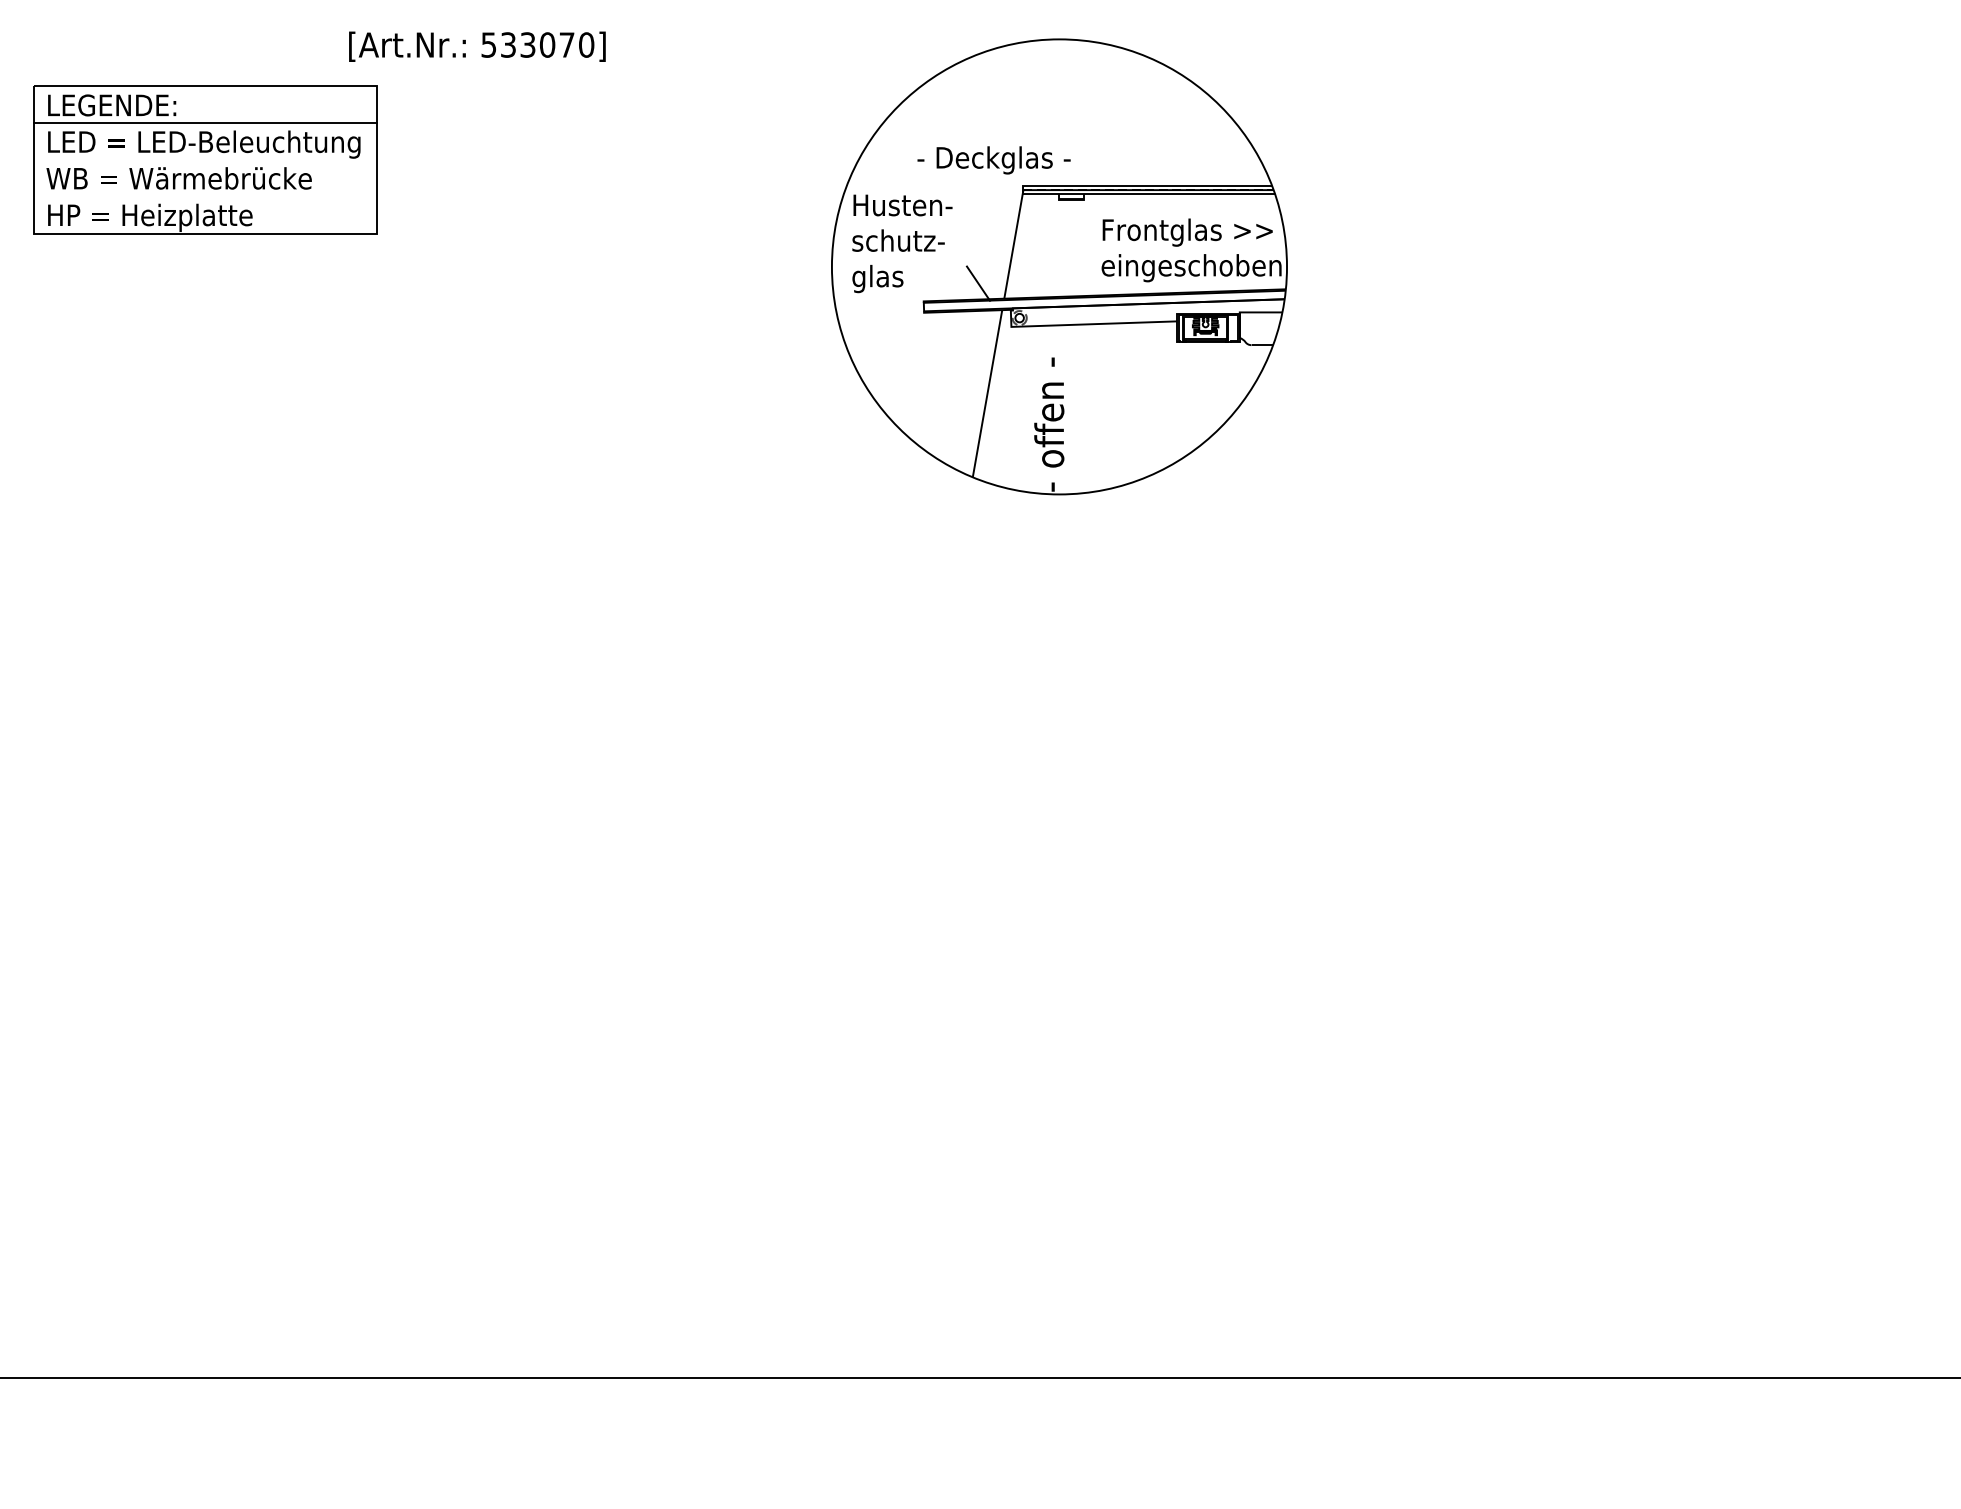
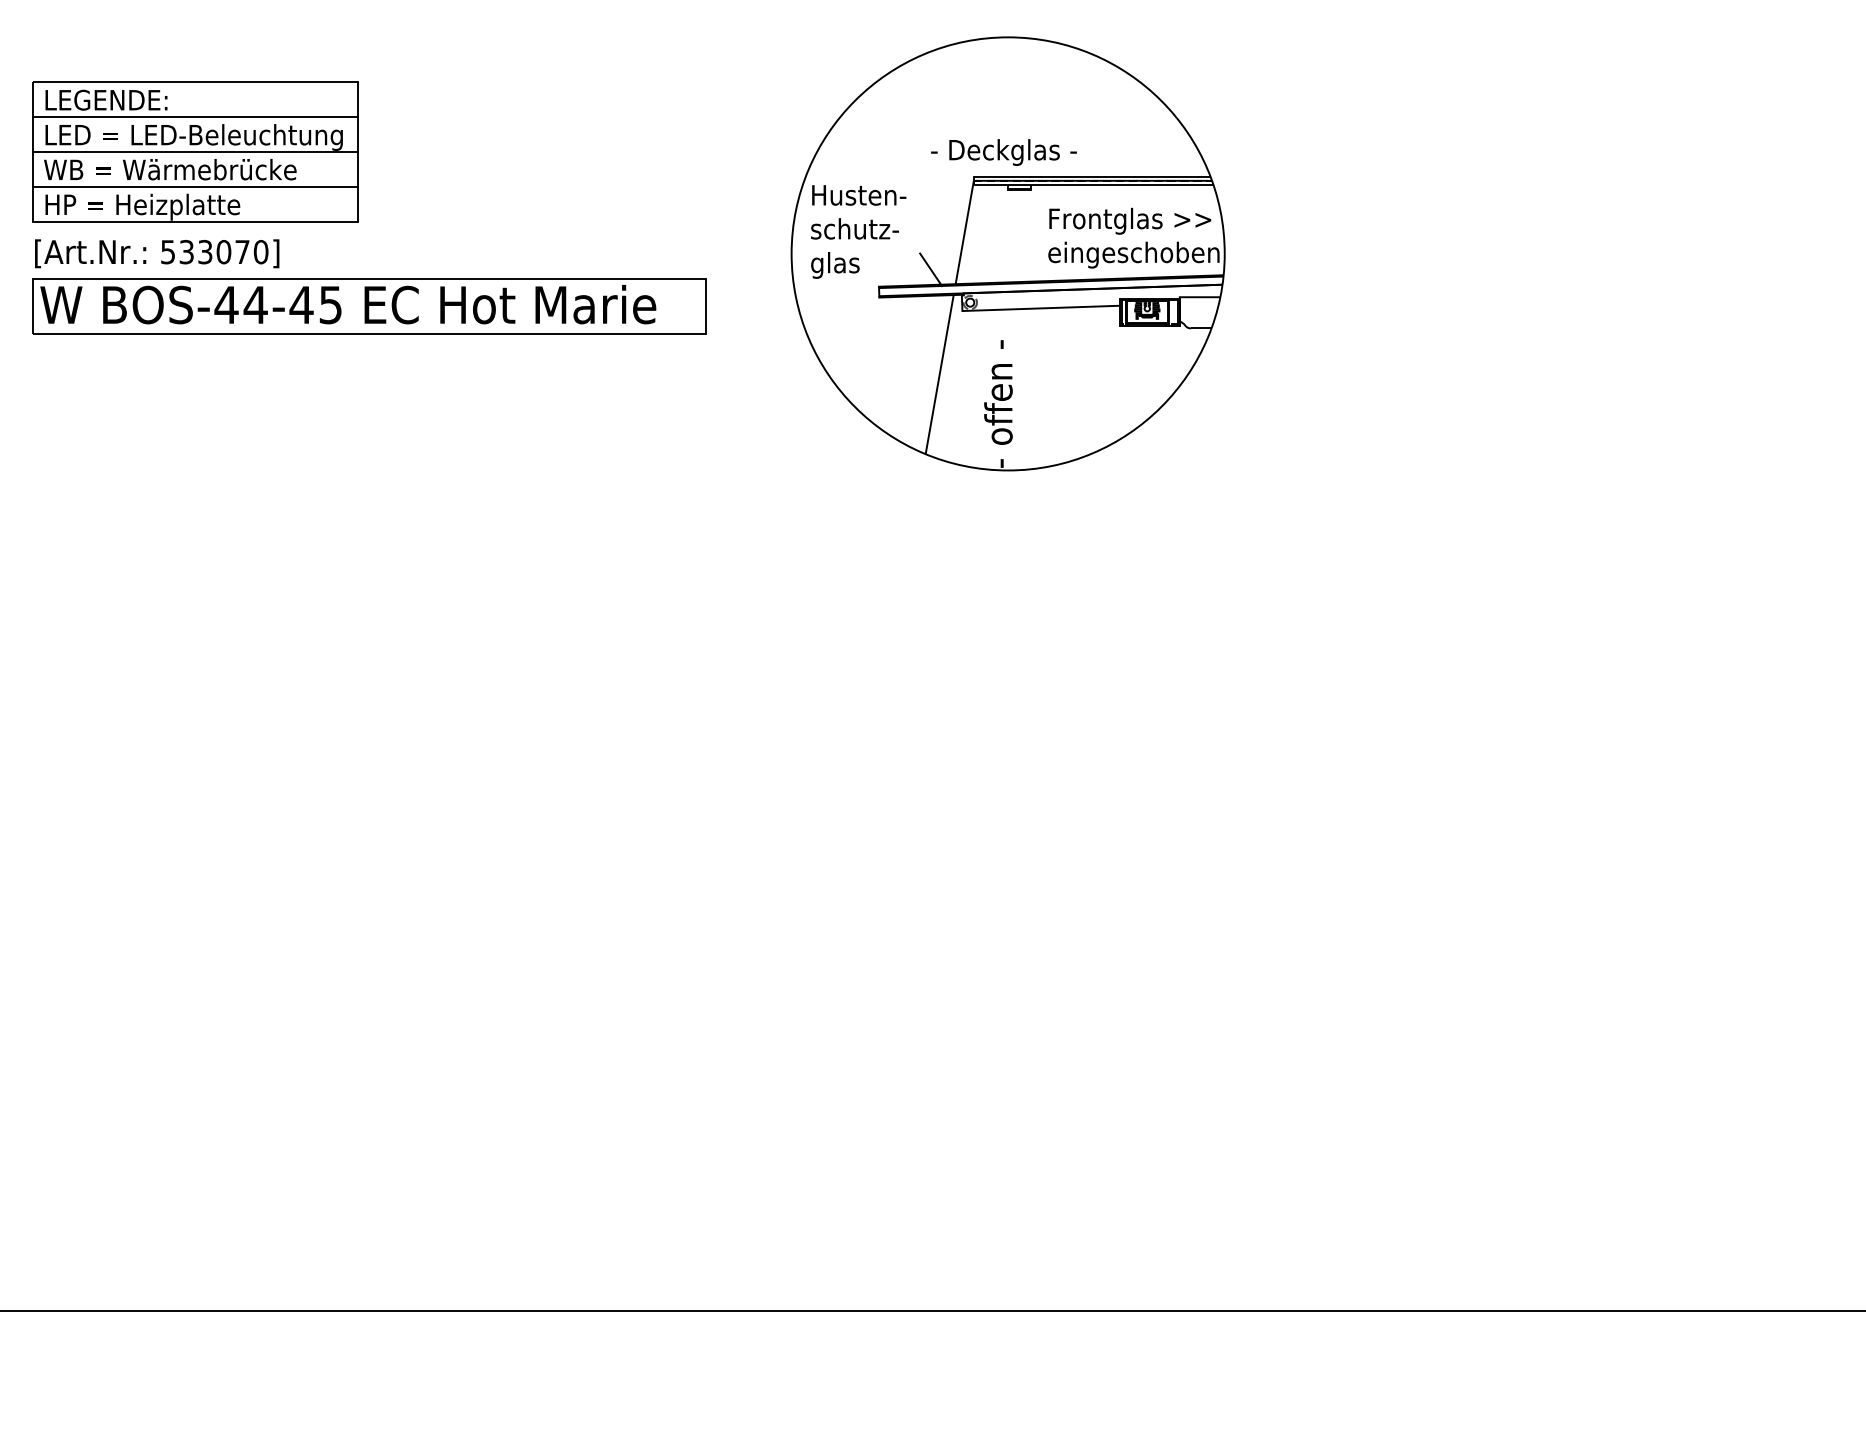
text: (477, 46) -> (157, 253), moved
line: (205, 159) -> (195, 151), added
text: (993, 160) -> (1003, 152), moved
line: (205, 196) -> (195, 186), added
part: (387, 321) -> (368, 305), added

